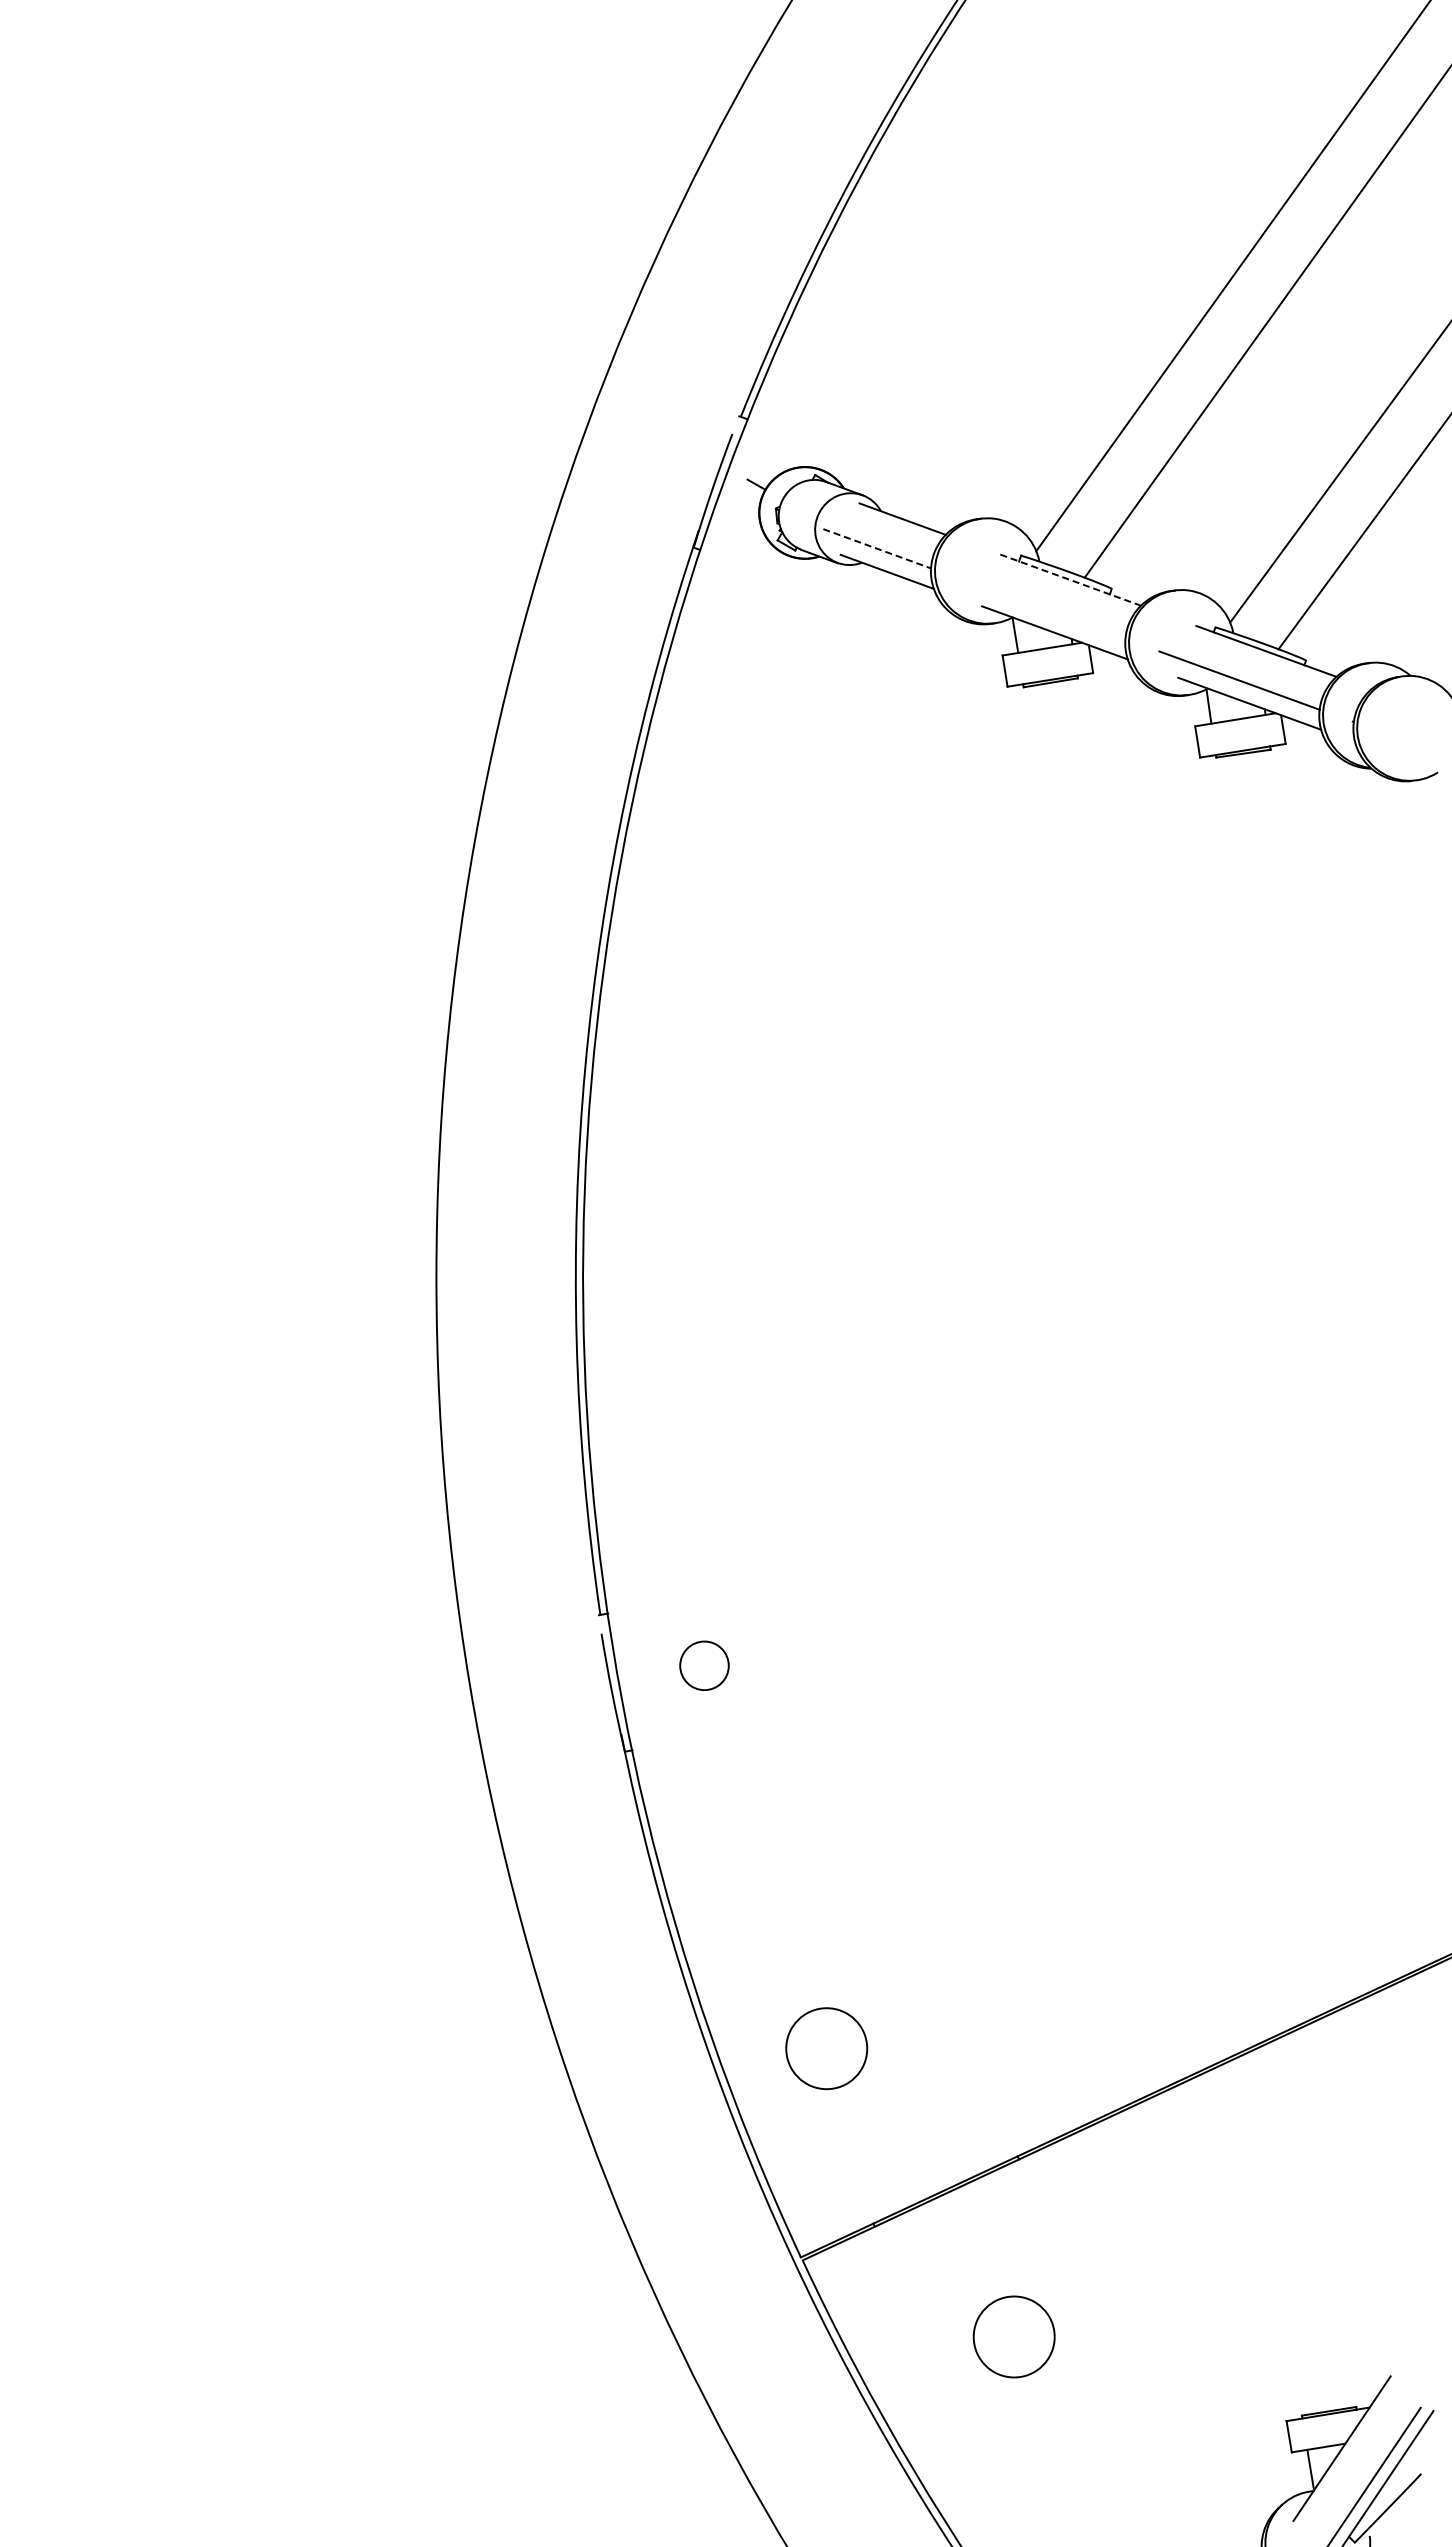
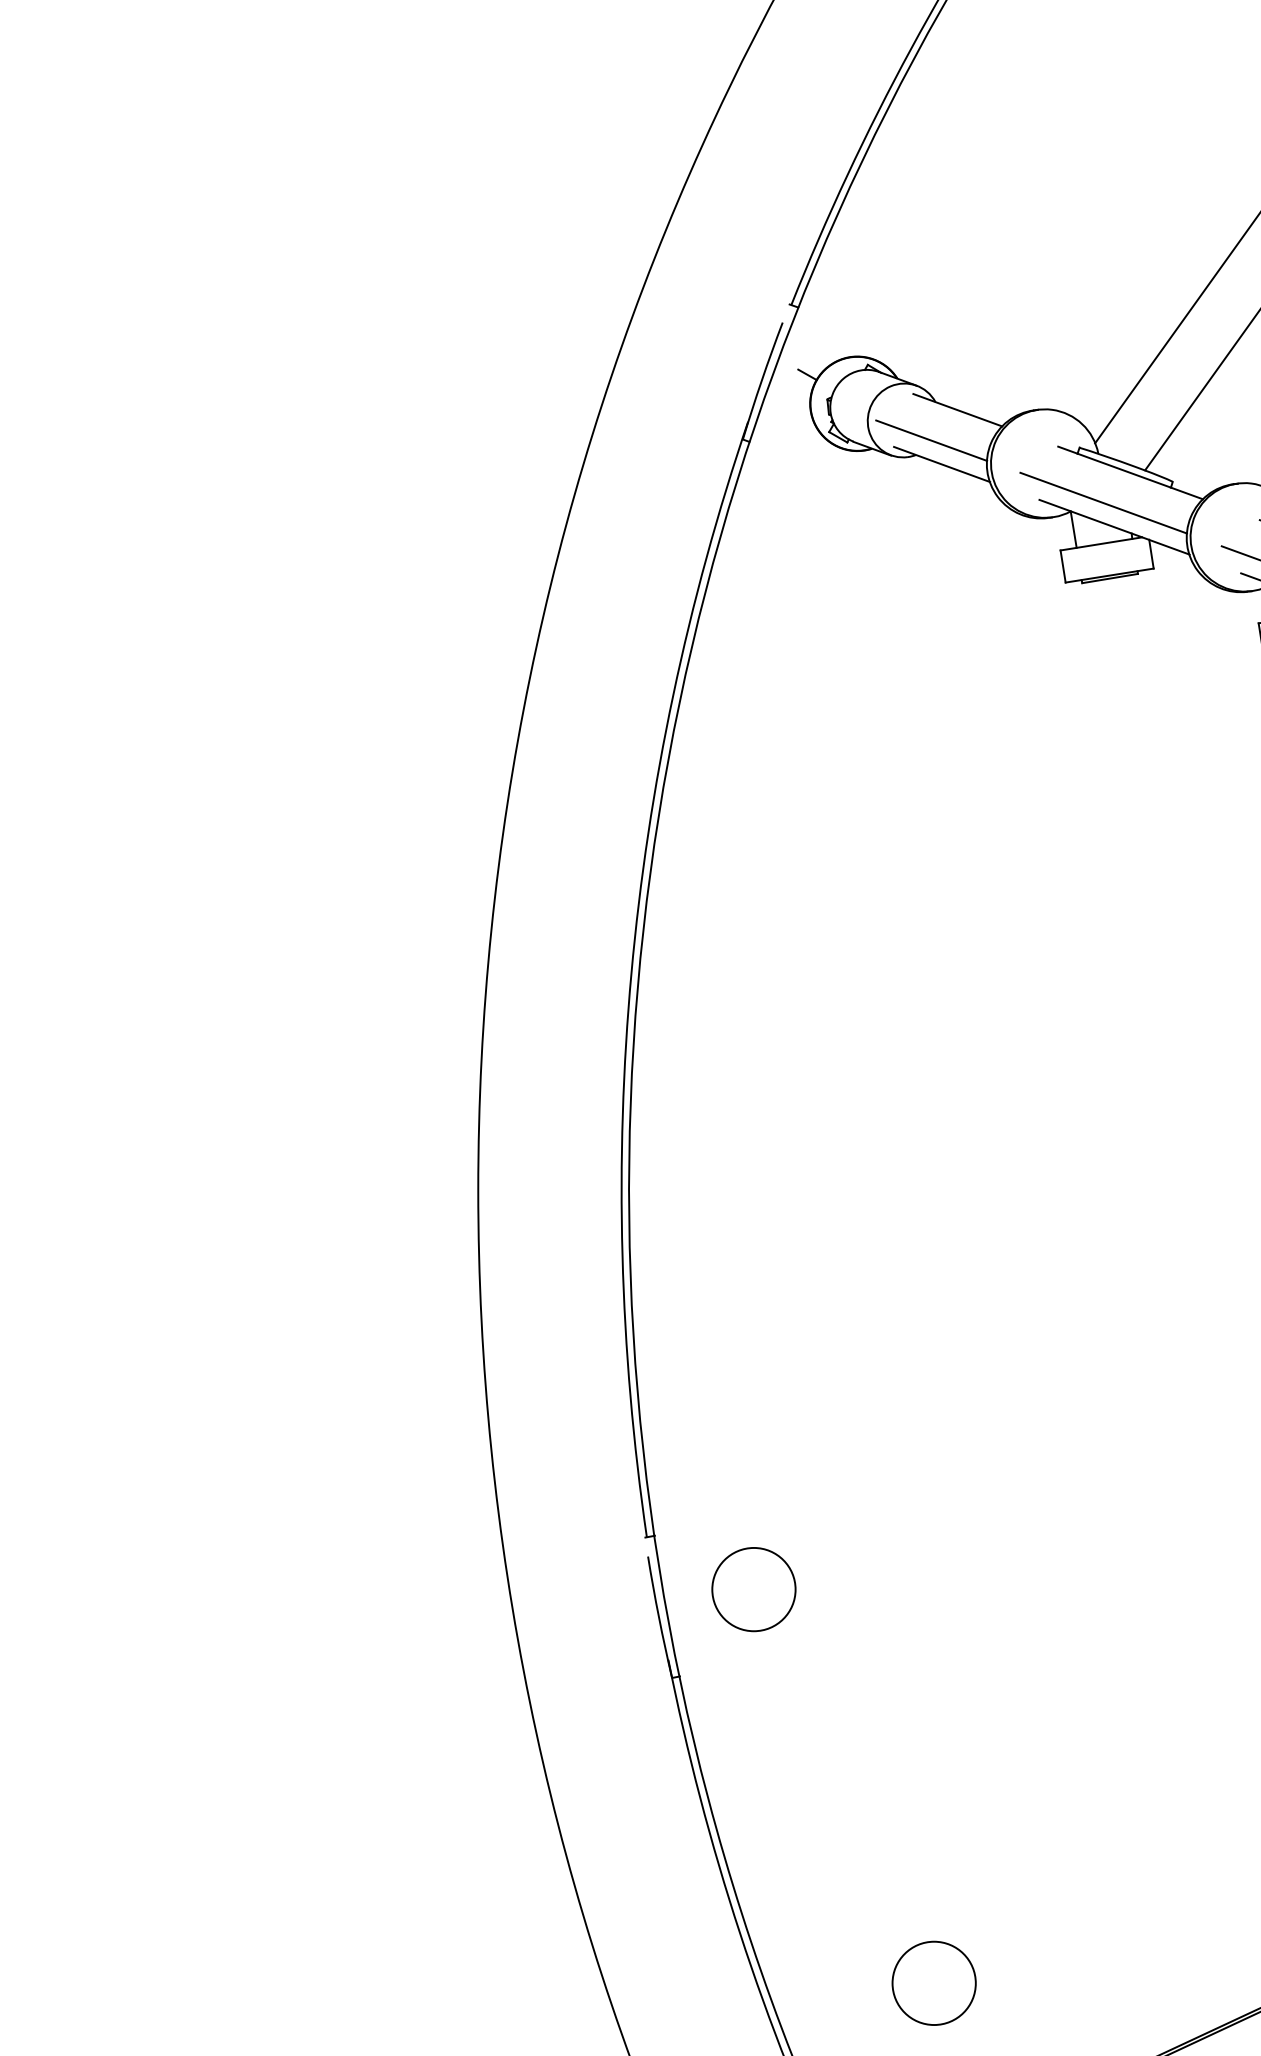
line: (877, 548) -> (931, 440), dashed -> solid
line: (1070, 580) -> (1130, 473), dashed -> solid
line: (1044, 609) -> (1103, 503), added
circle: (704, 1665) -> (753, 1589), size x1.67
circle: (826, 2048) -> (933, 1983), moved

